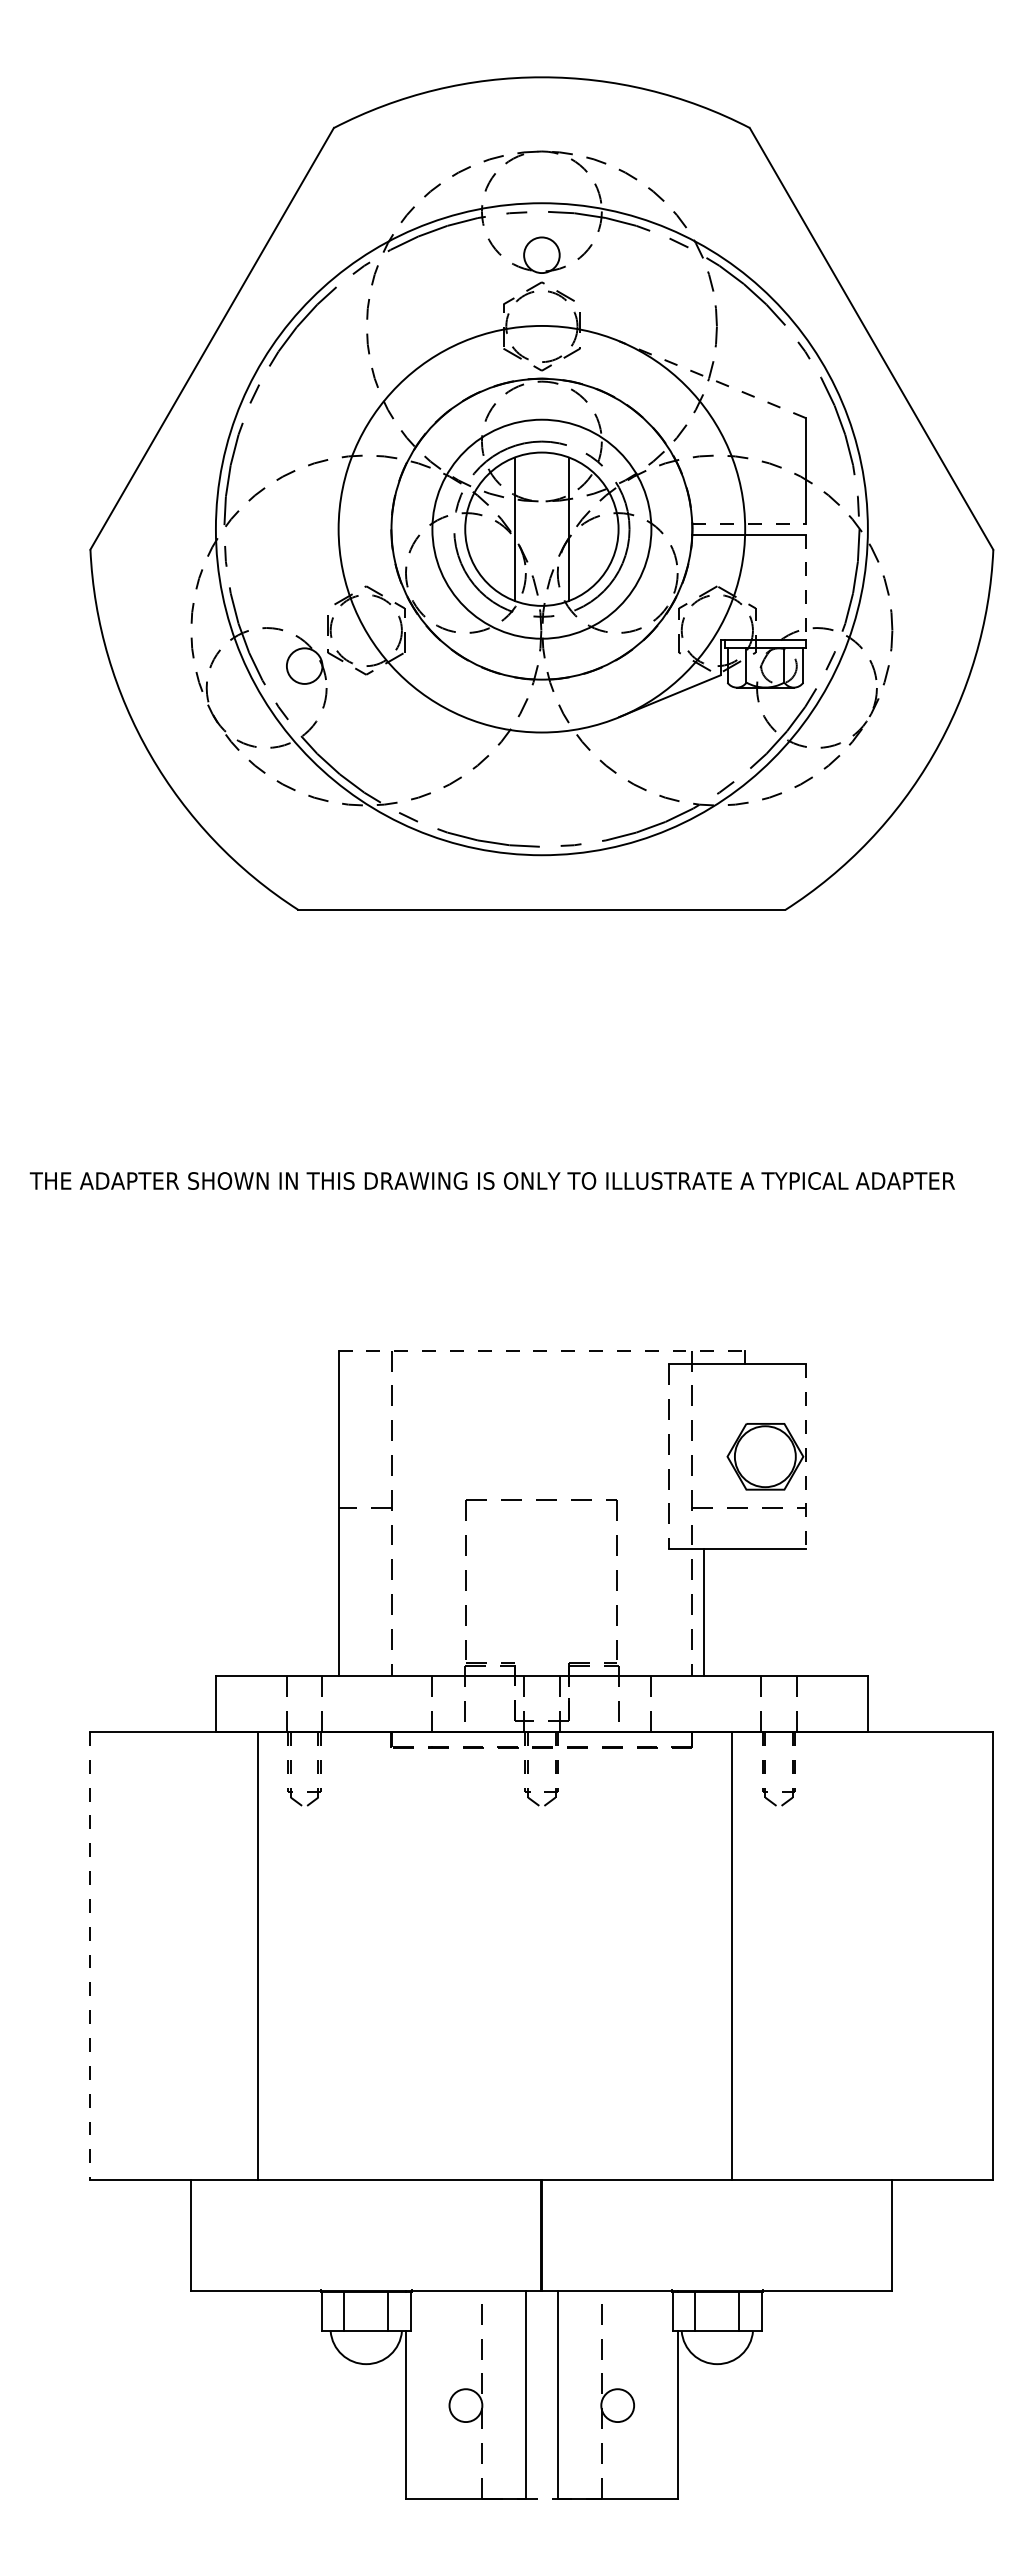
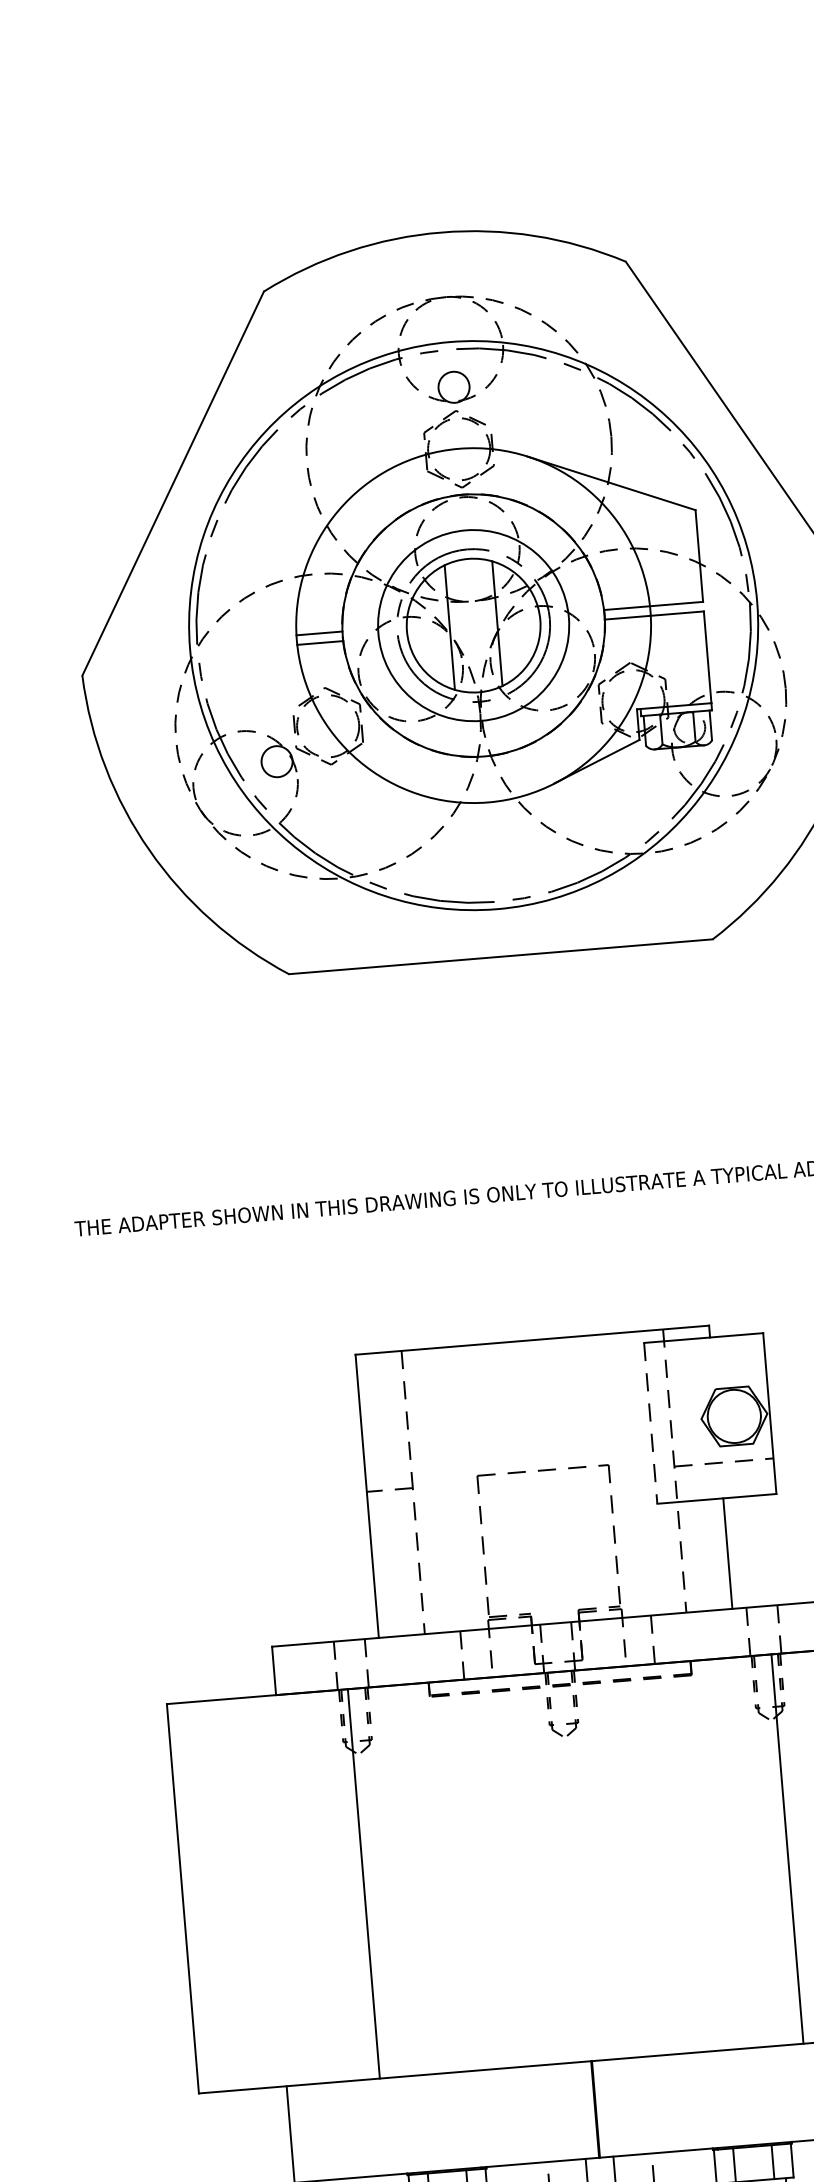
line: (712, 379) -> (611, 483), dashed -> solid
line: (364, 523) -> (318, 633), added
line: (749, 523) -> (653, 605), dashed -> solid
line: (364, 534) -> (319, 642), added
line: (806, 587) -> (707, 657), dashed -> solid
line: (542, 1350) -> (532, 1339), dashed -> solid
line: (806, 1457) -> (770, 1414), dashed -> solid
line: (704, 1612) -> (728, 1553), moved
line: (90, 1955) -> (182, 1898), dashed -> solid
line: (258, 1955) -> (363, 1883), moved
line: (732, 1955) -> (787, 1848), moved

